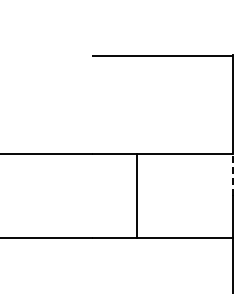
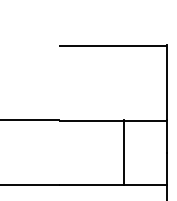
line: (232, 174) -> (166, 136), dashed -> solid
line: (136, 195) -> (123, 152), moved

